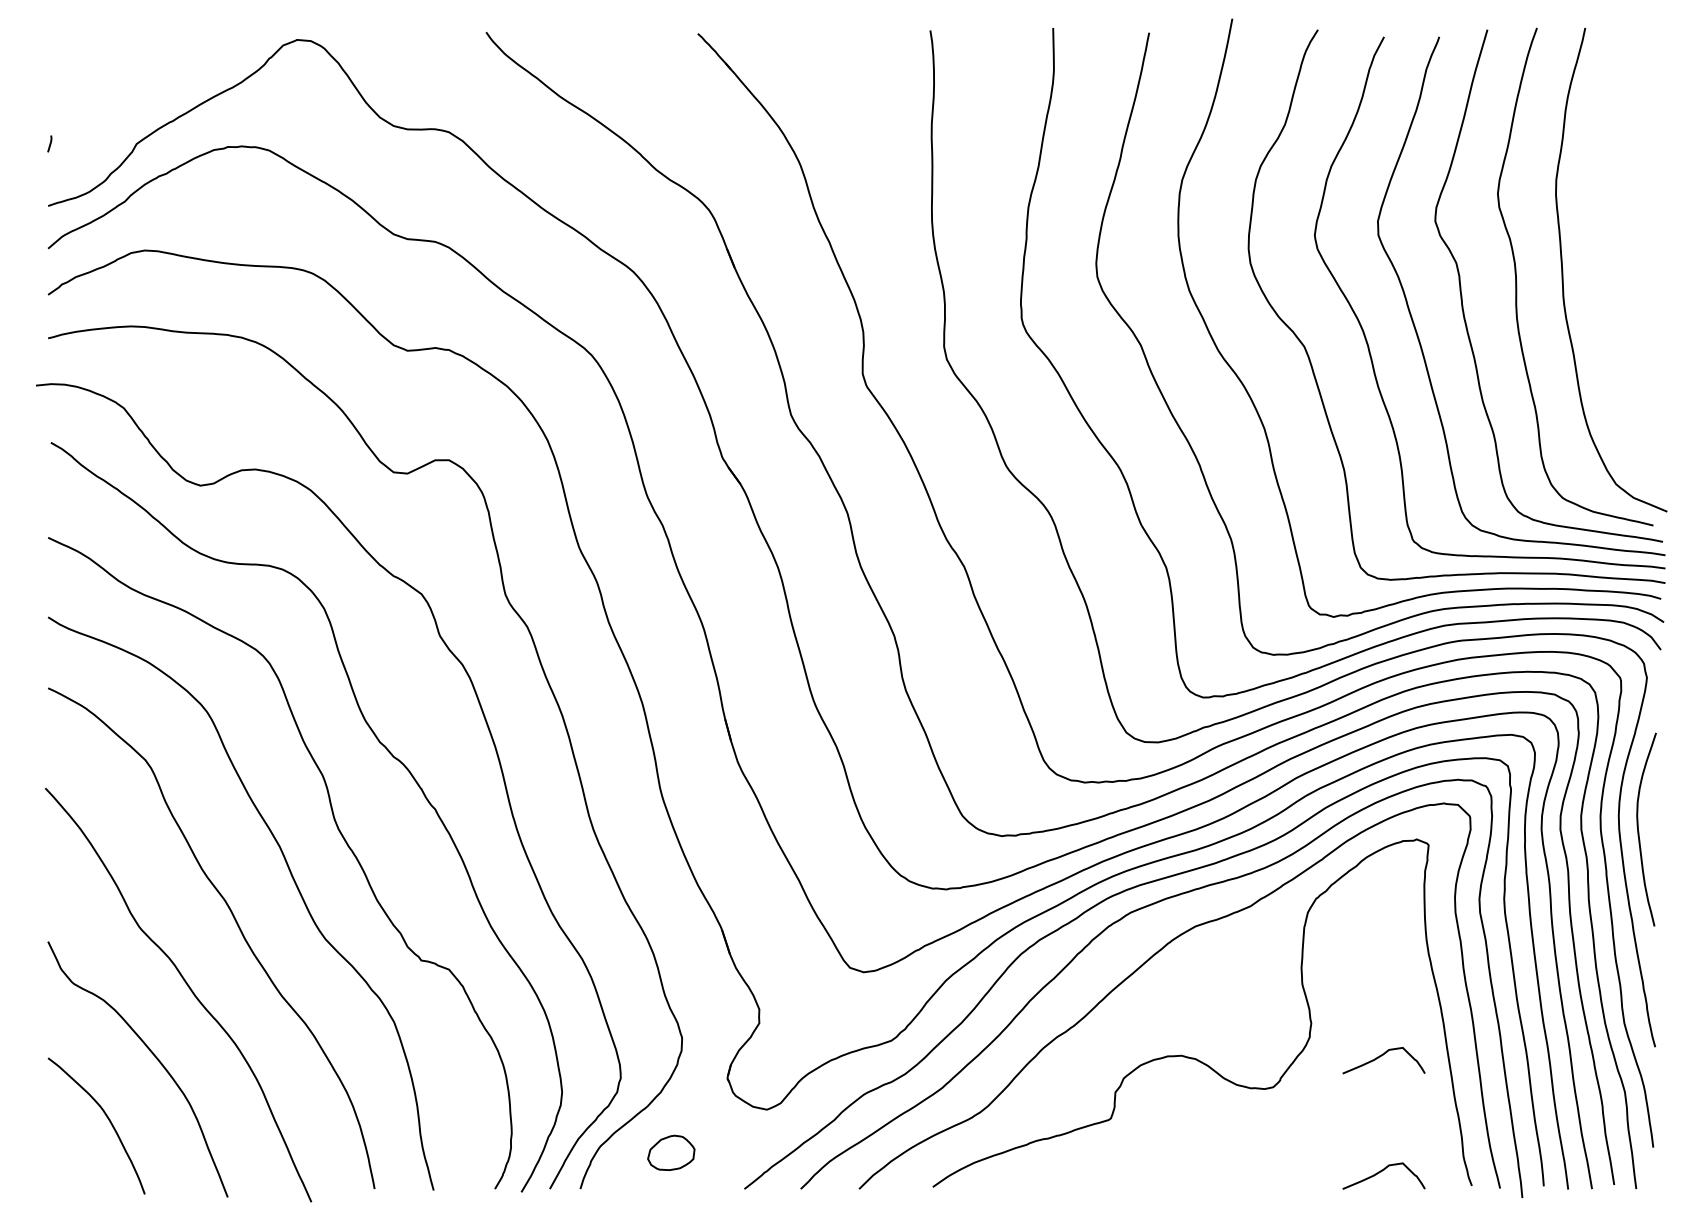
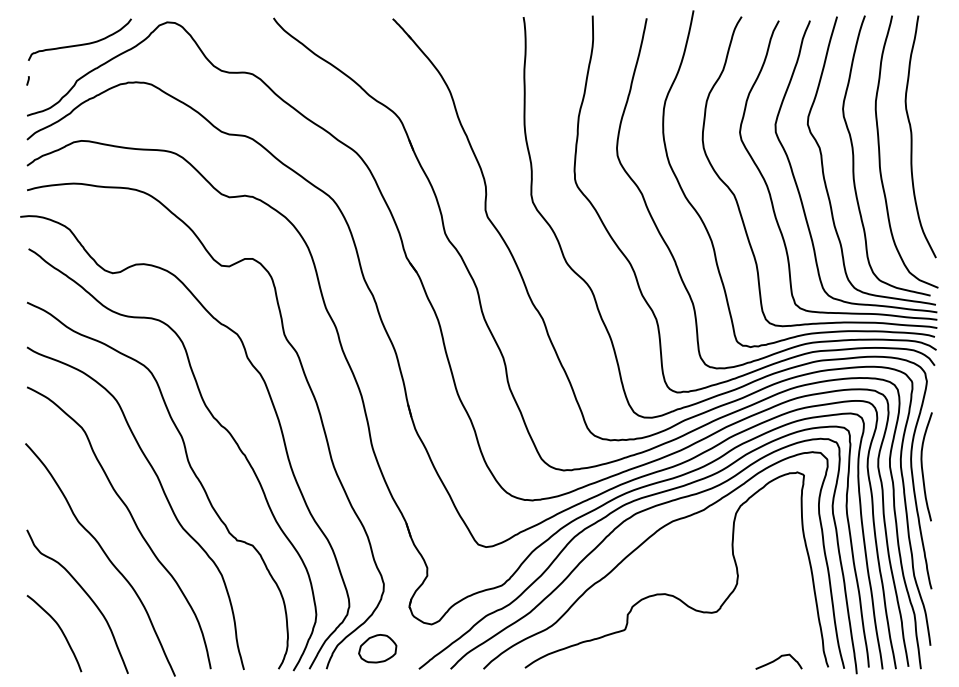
curve: (146, 77) -> (82, 43), added
curve: (1621, 242) -> (912, 136), added
curve: (1381, 1058) -> (777, 595), removed
part: (670, 1152) -> (377, 648), size x1.43

